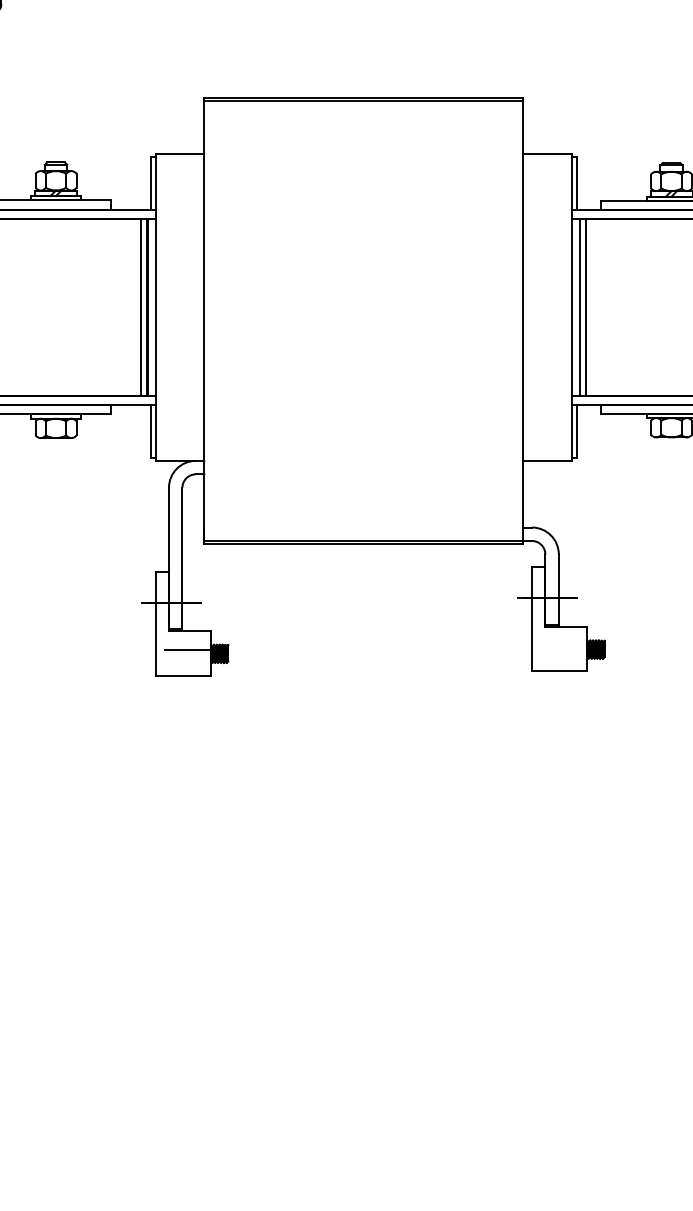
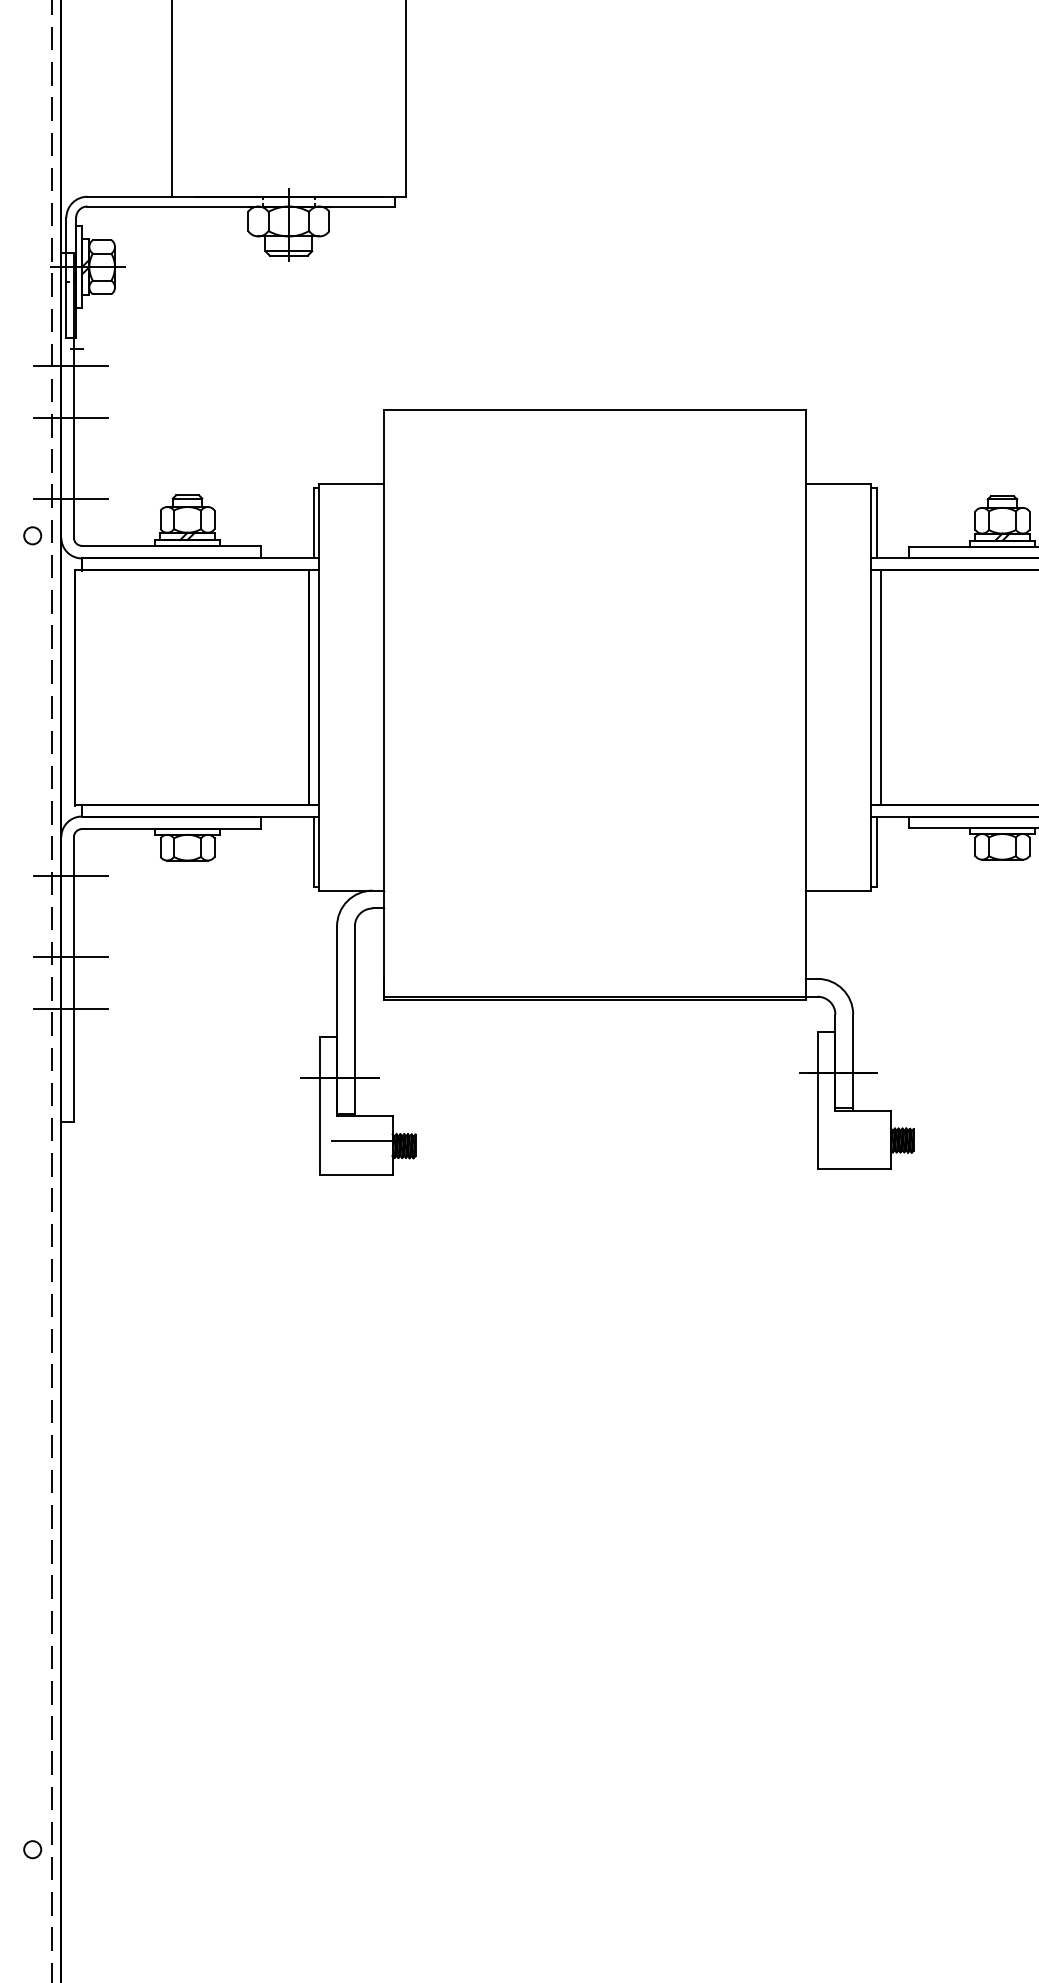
line: (363, 100) -> (594, 413), removed
line: (141, 307) -> (300, 687), removed
line: (586, 307) -> (889, 687), removed

